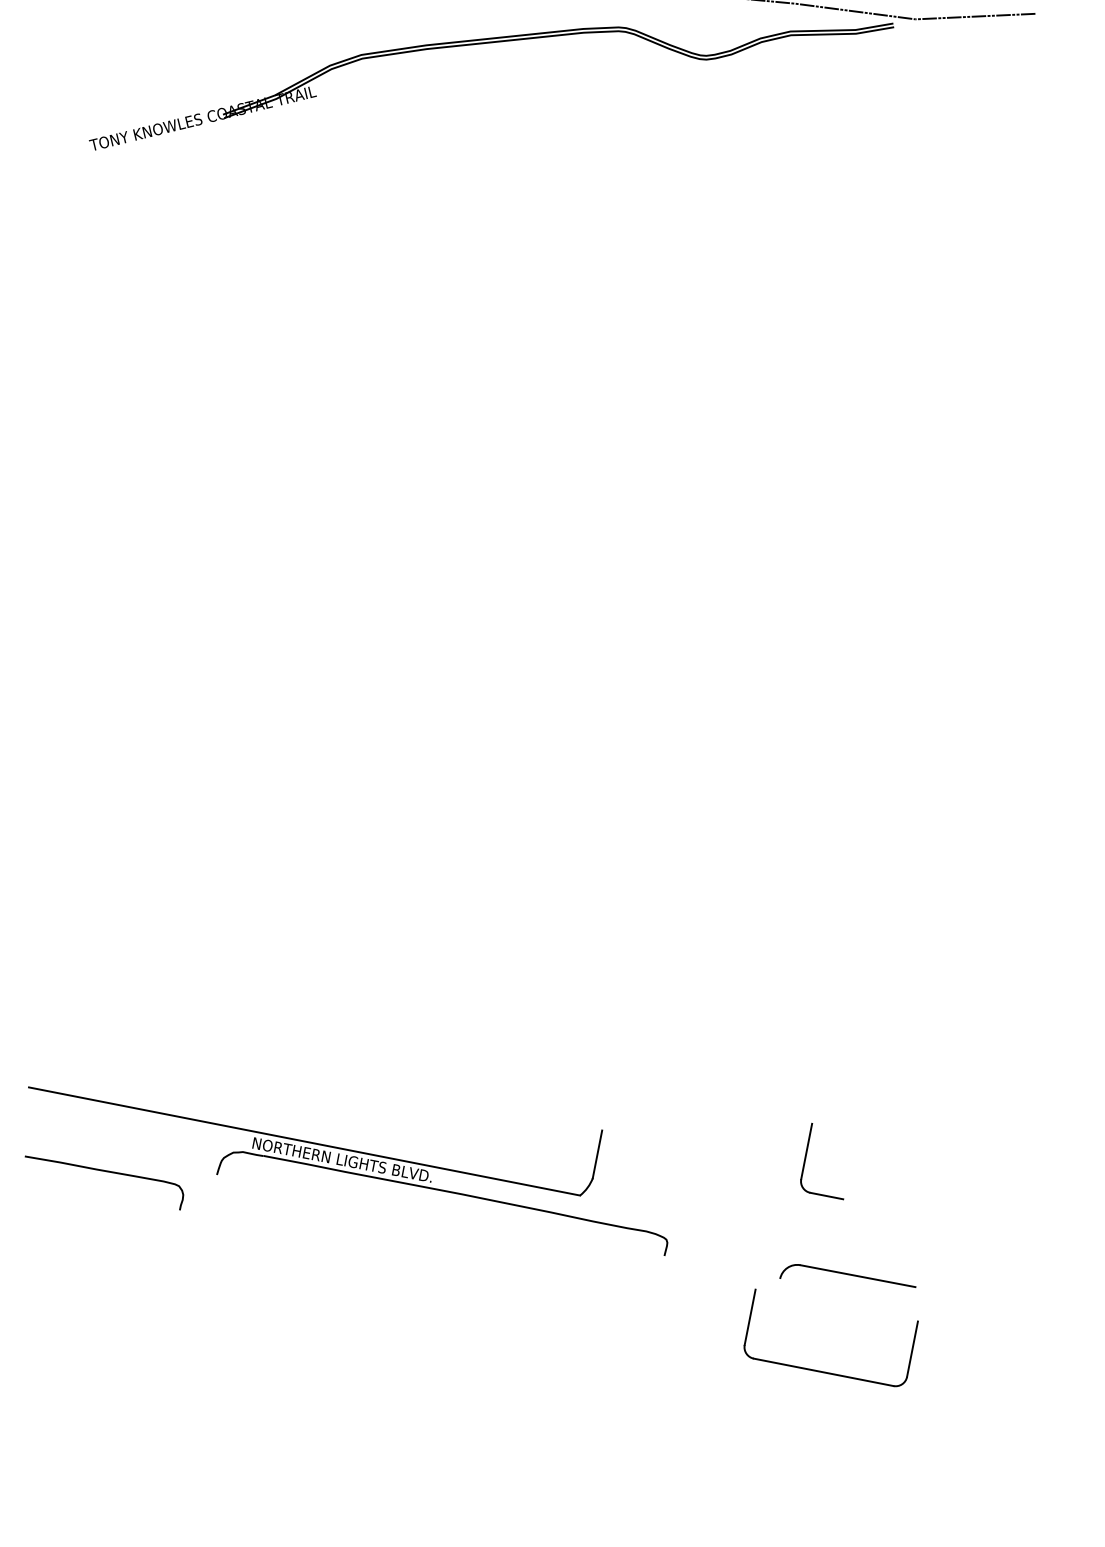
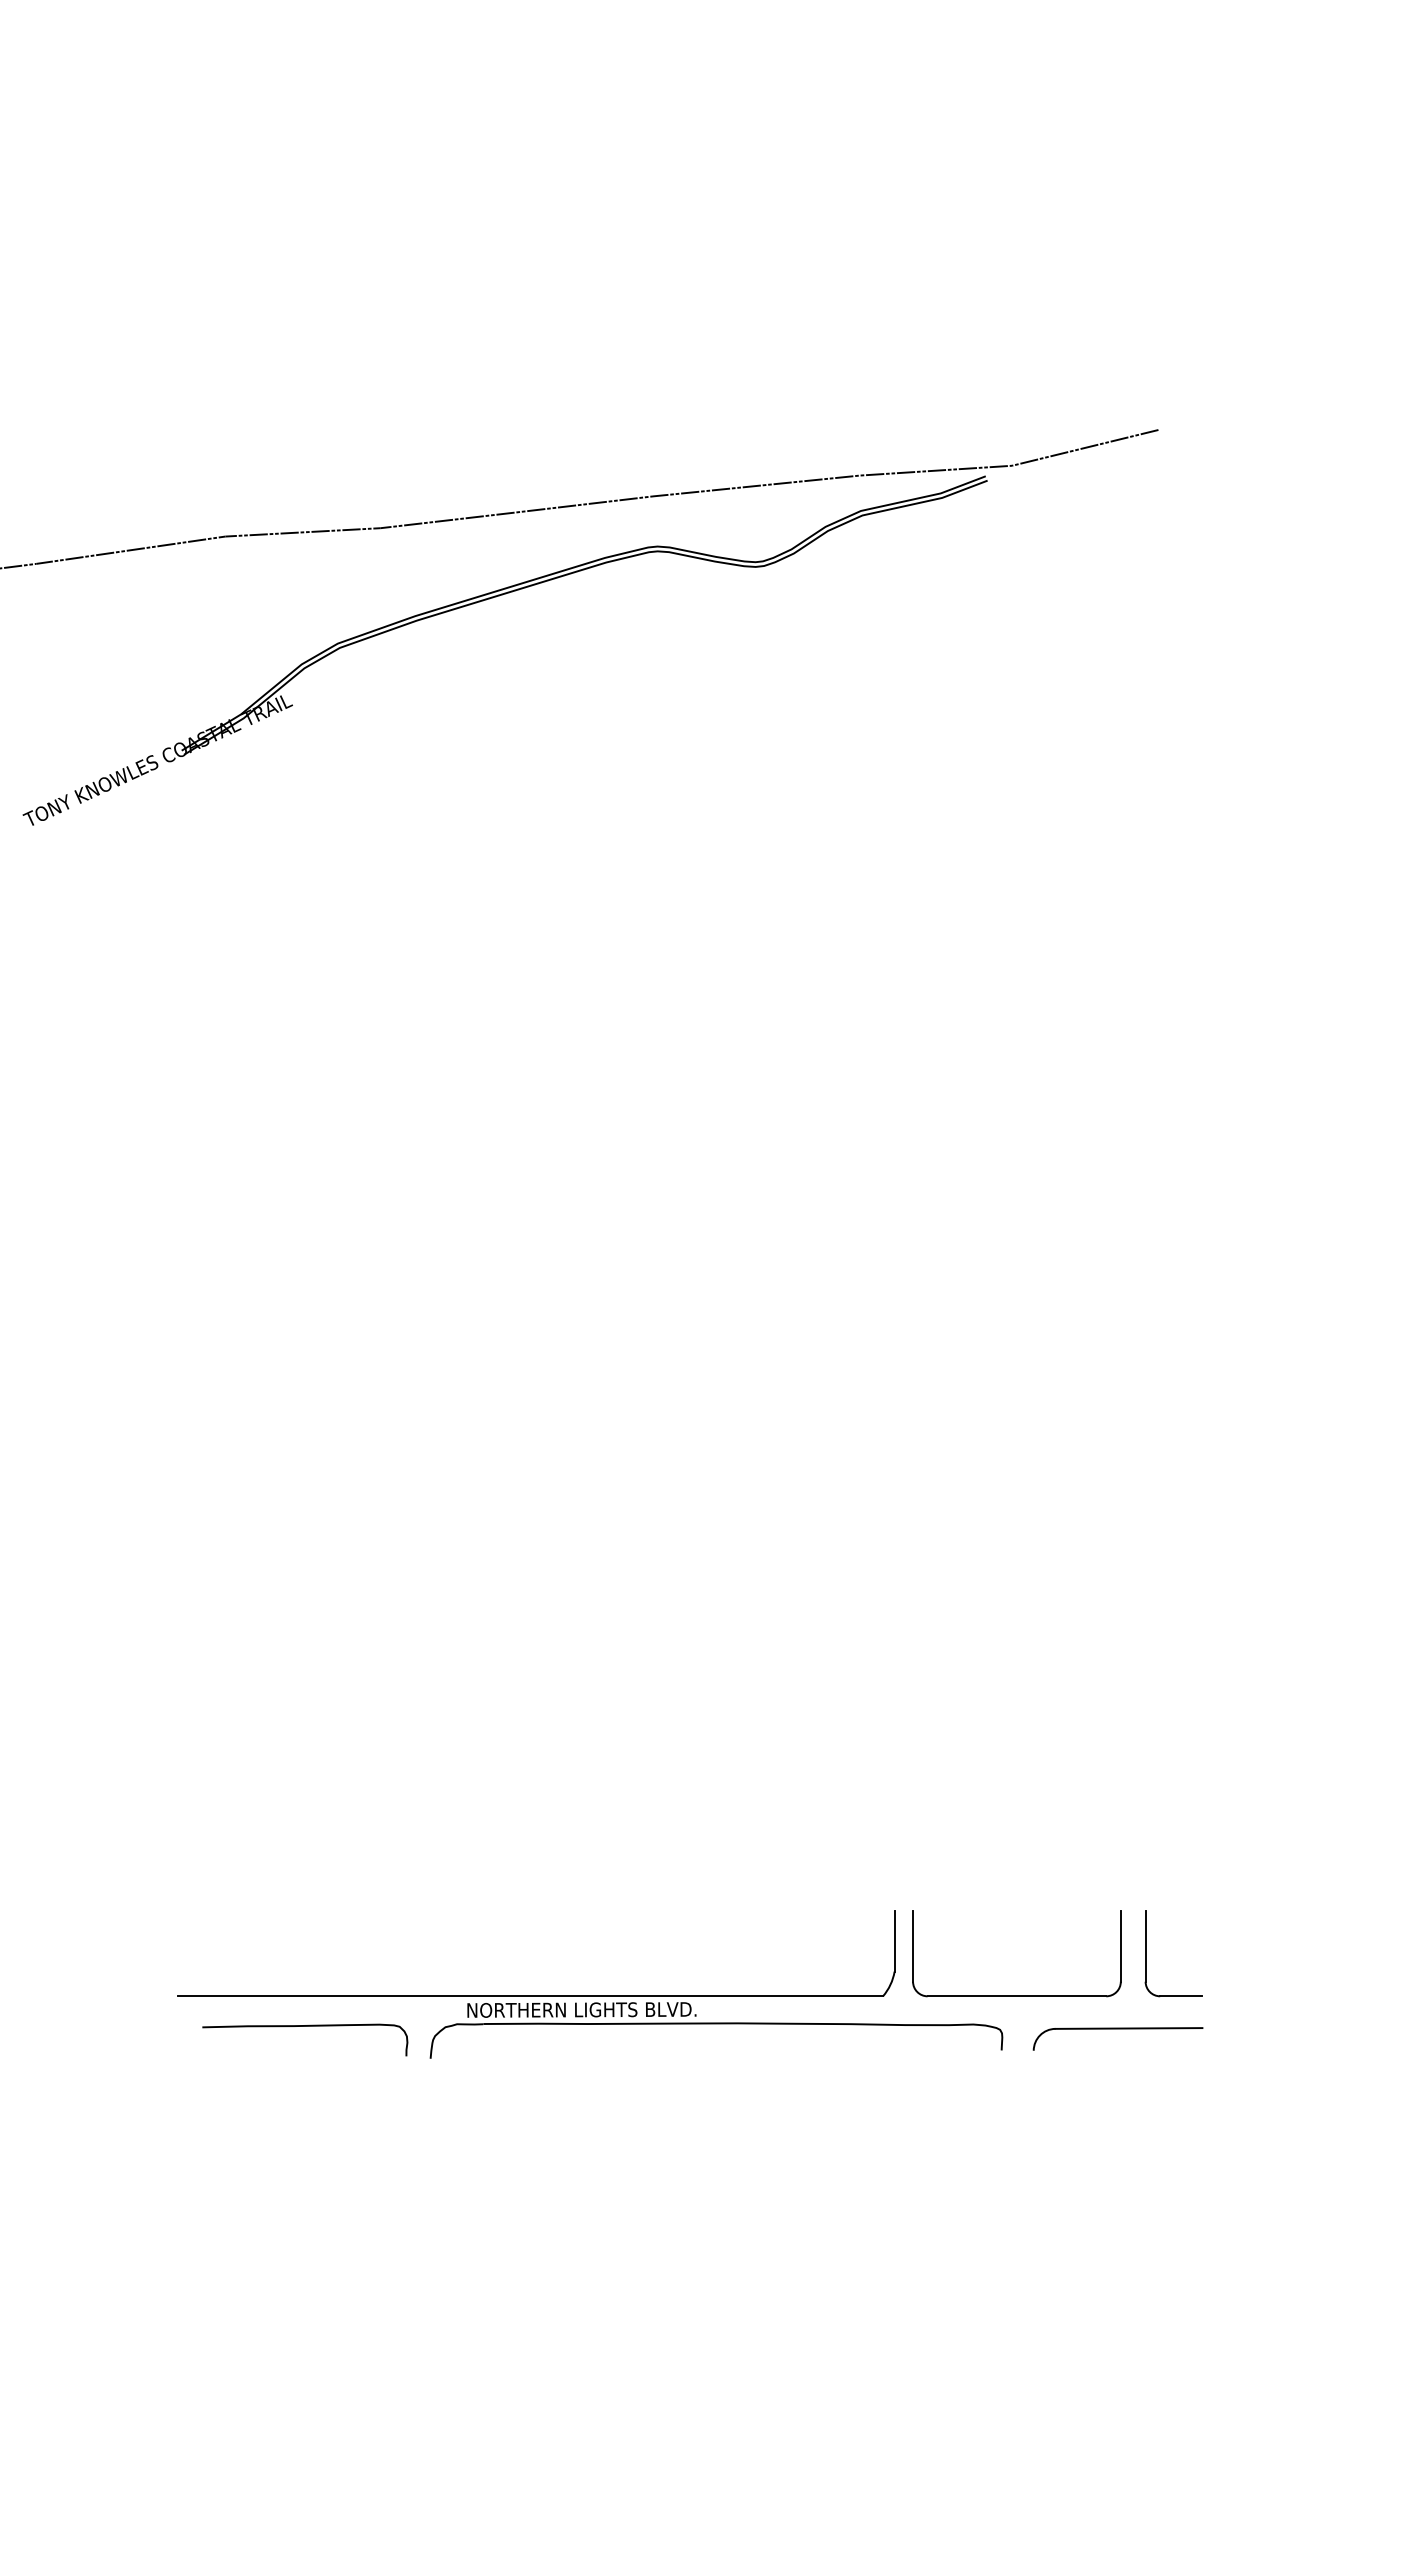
part: (806, 1157) -> (1146, 1953), moved
curve: (105, 1171) -> (305, 2026), moved
part: (848, 1275) -> (1117, 2029), moved
part: (823, 1371) -> (1016, 1995), moved

